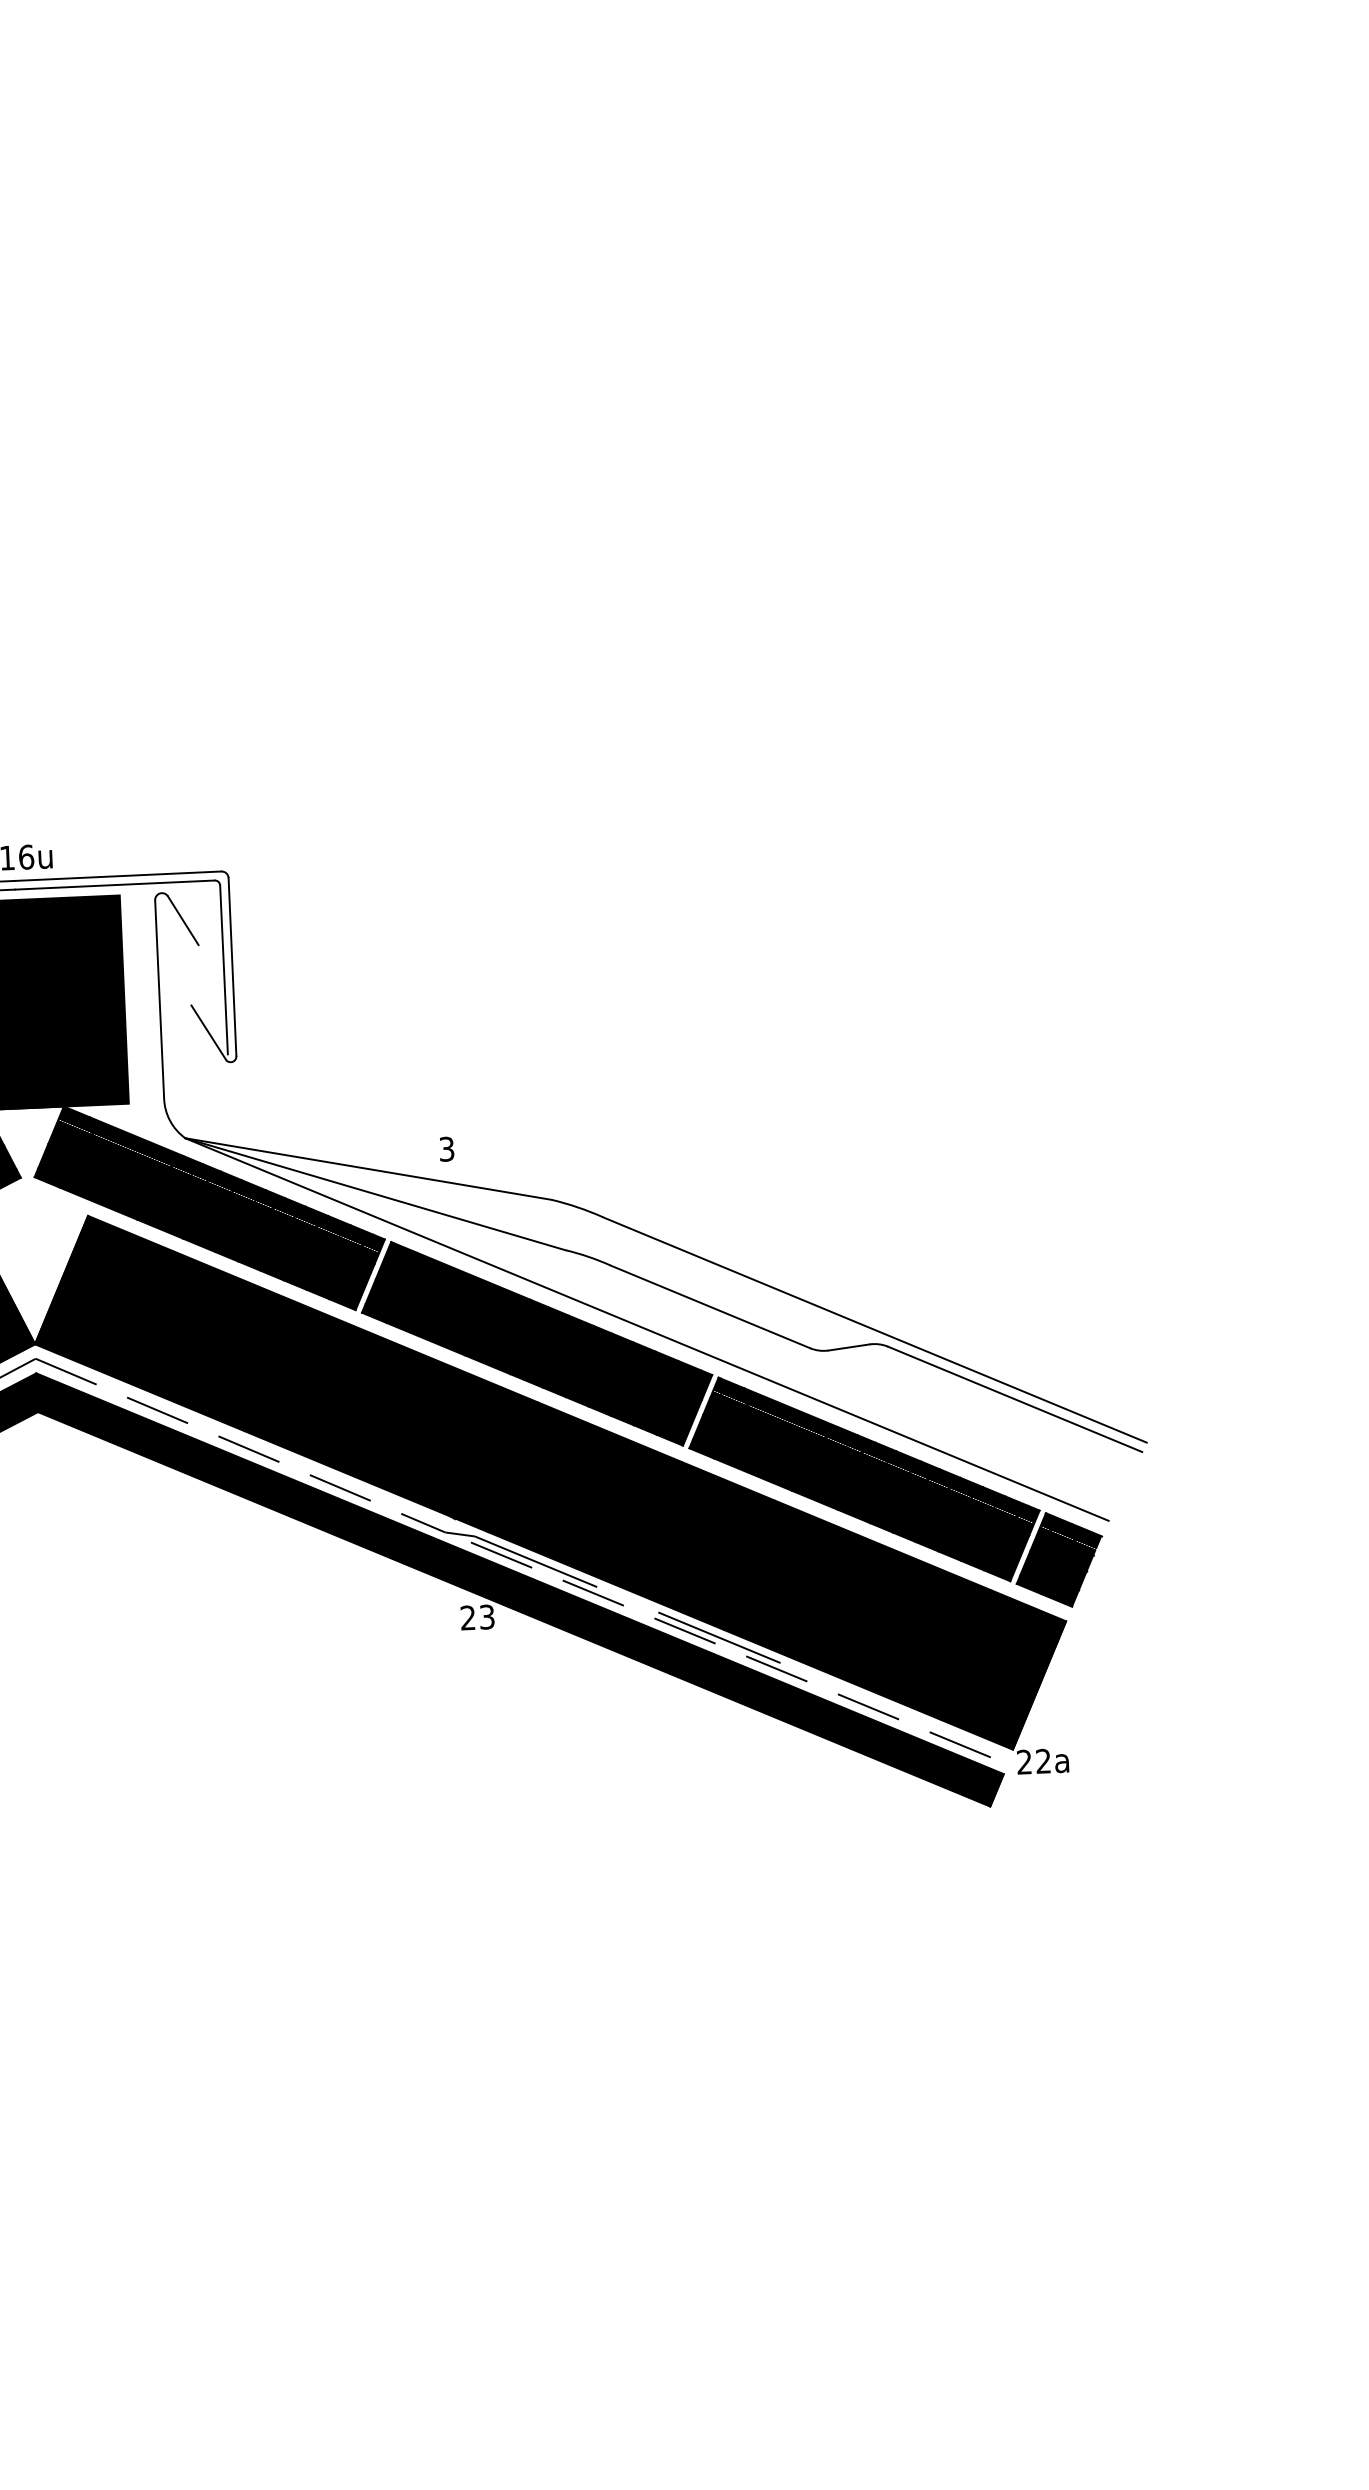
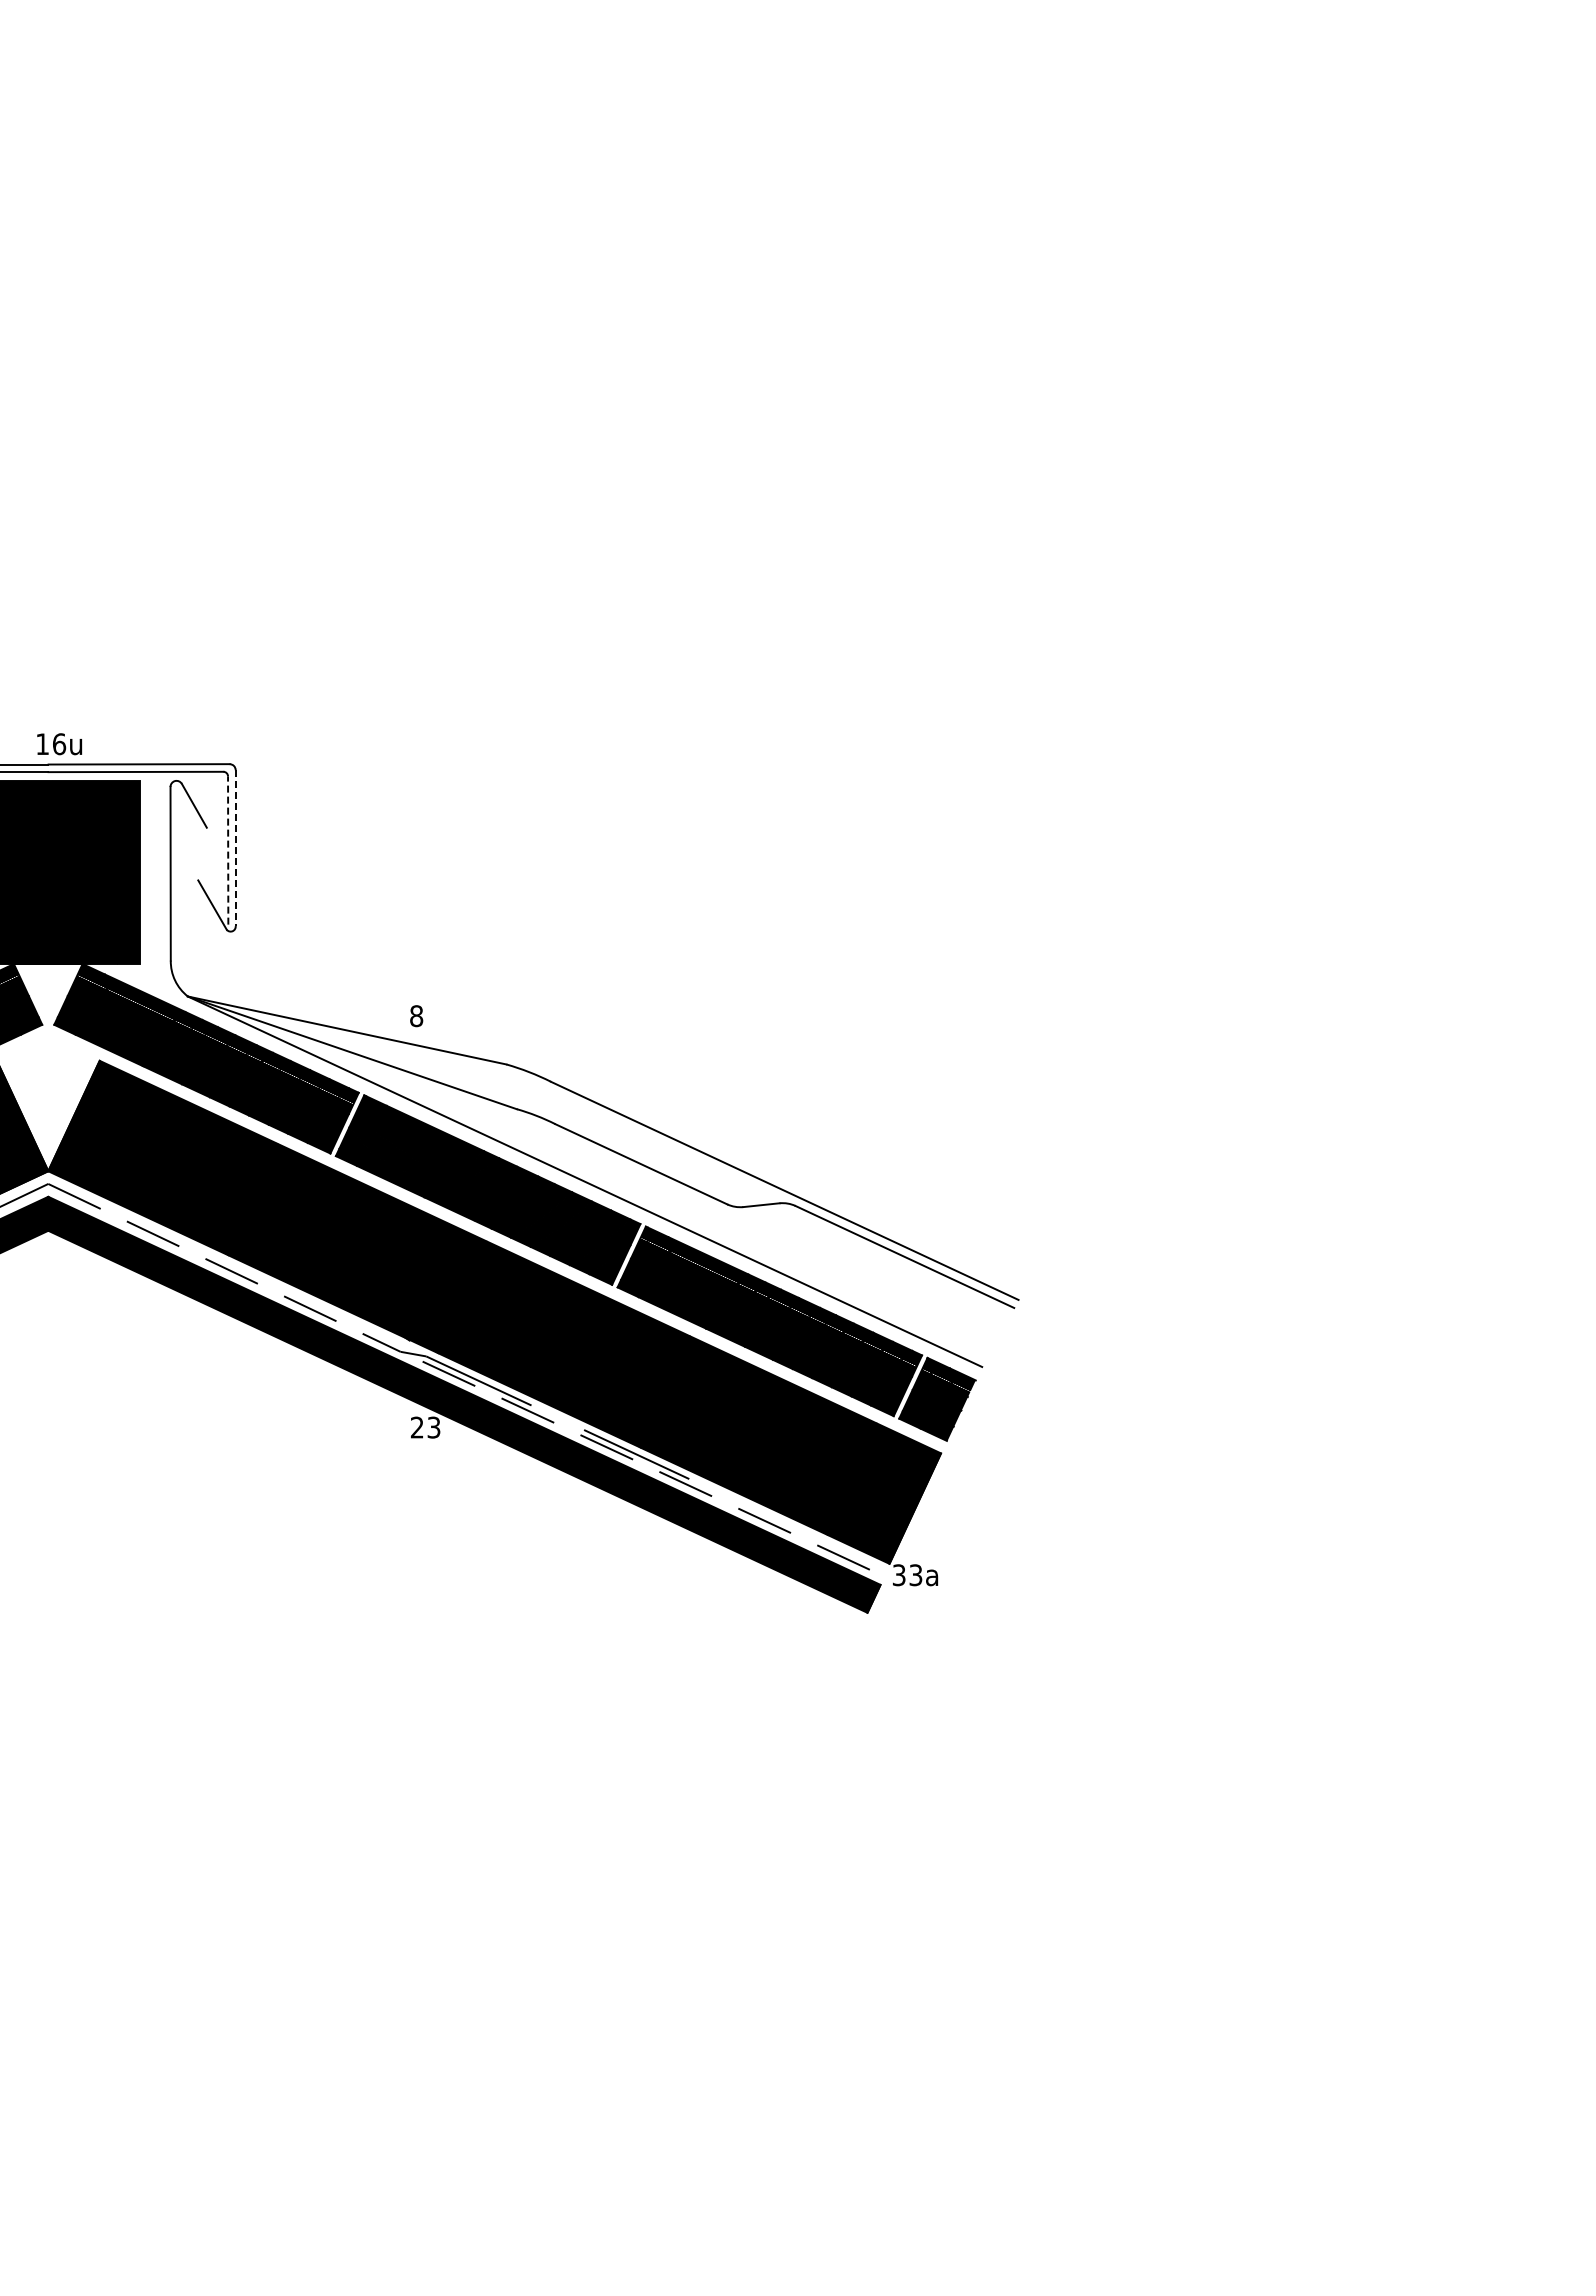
line: (232, 967) -> (235, 848), solid -> dashed
line: (224, 968) -> (228, 849), solid -> dashed
text: (446, 1149) -> (416, 1016), 3 -> 8
text: (1033, 1762) -> (907, 1575), 22a -> 33a

